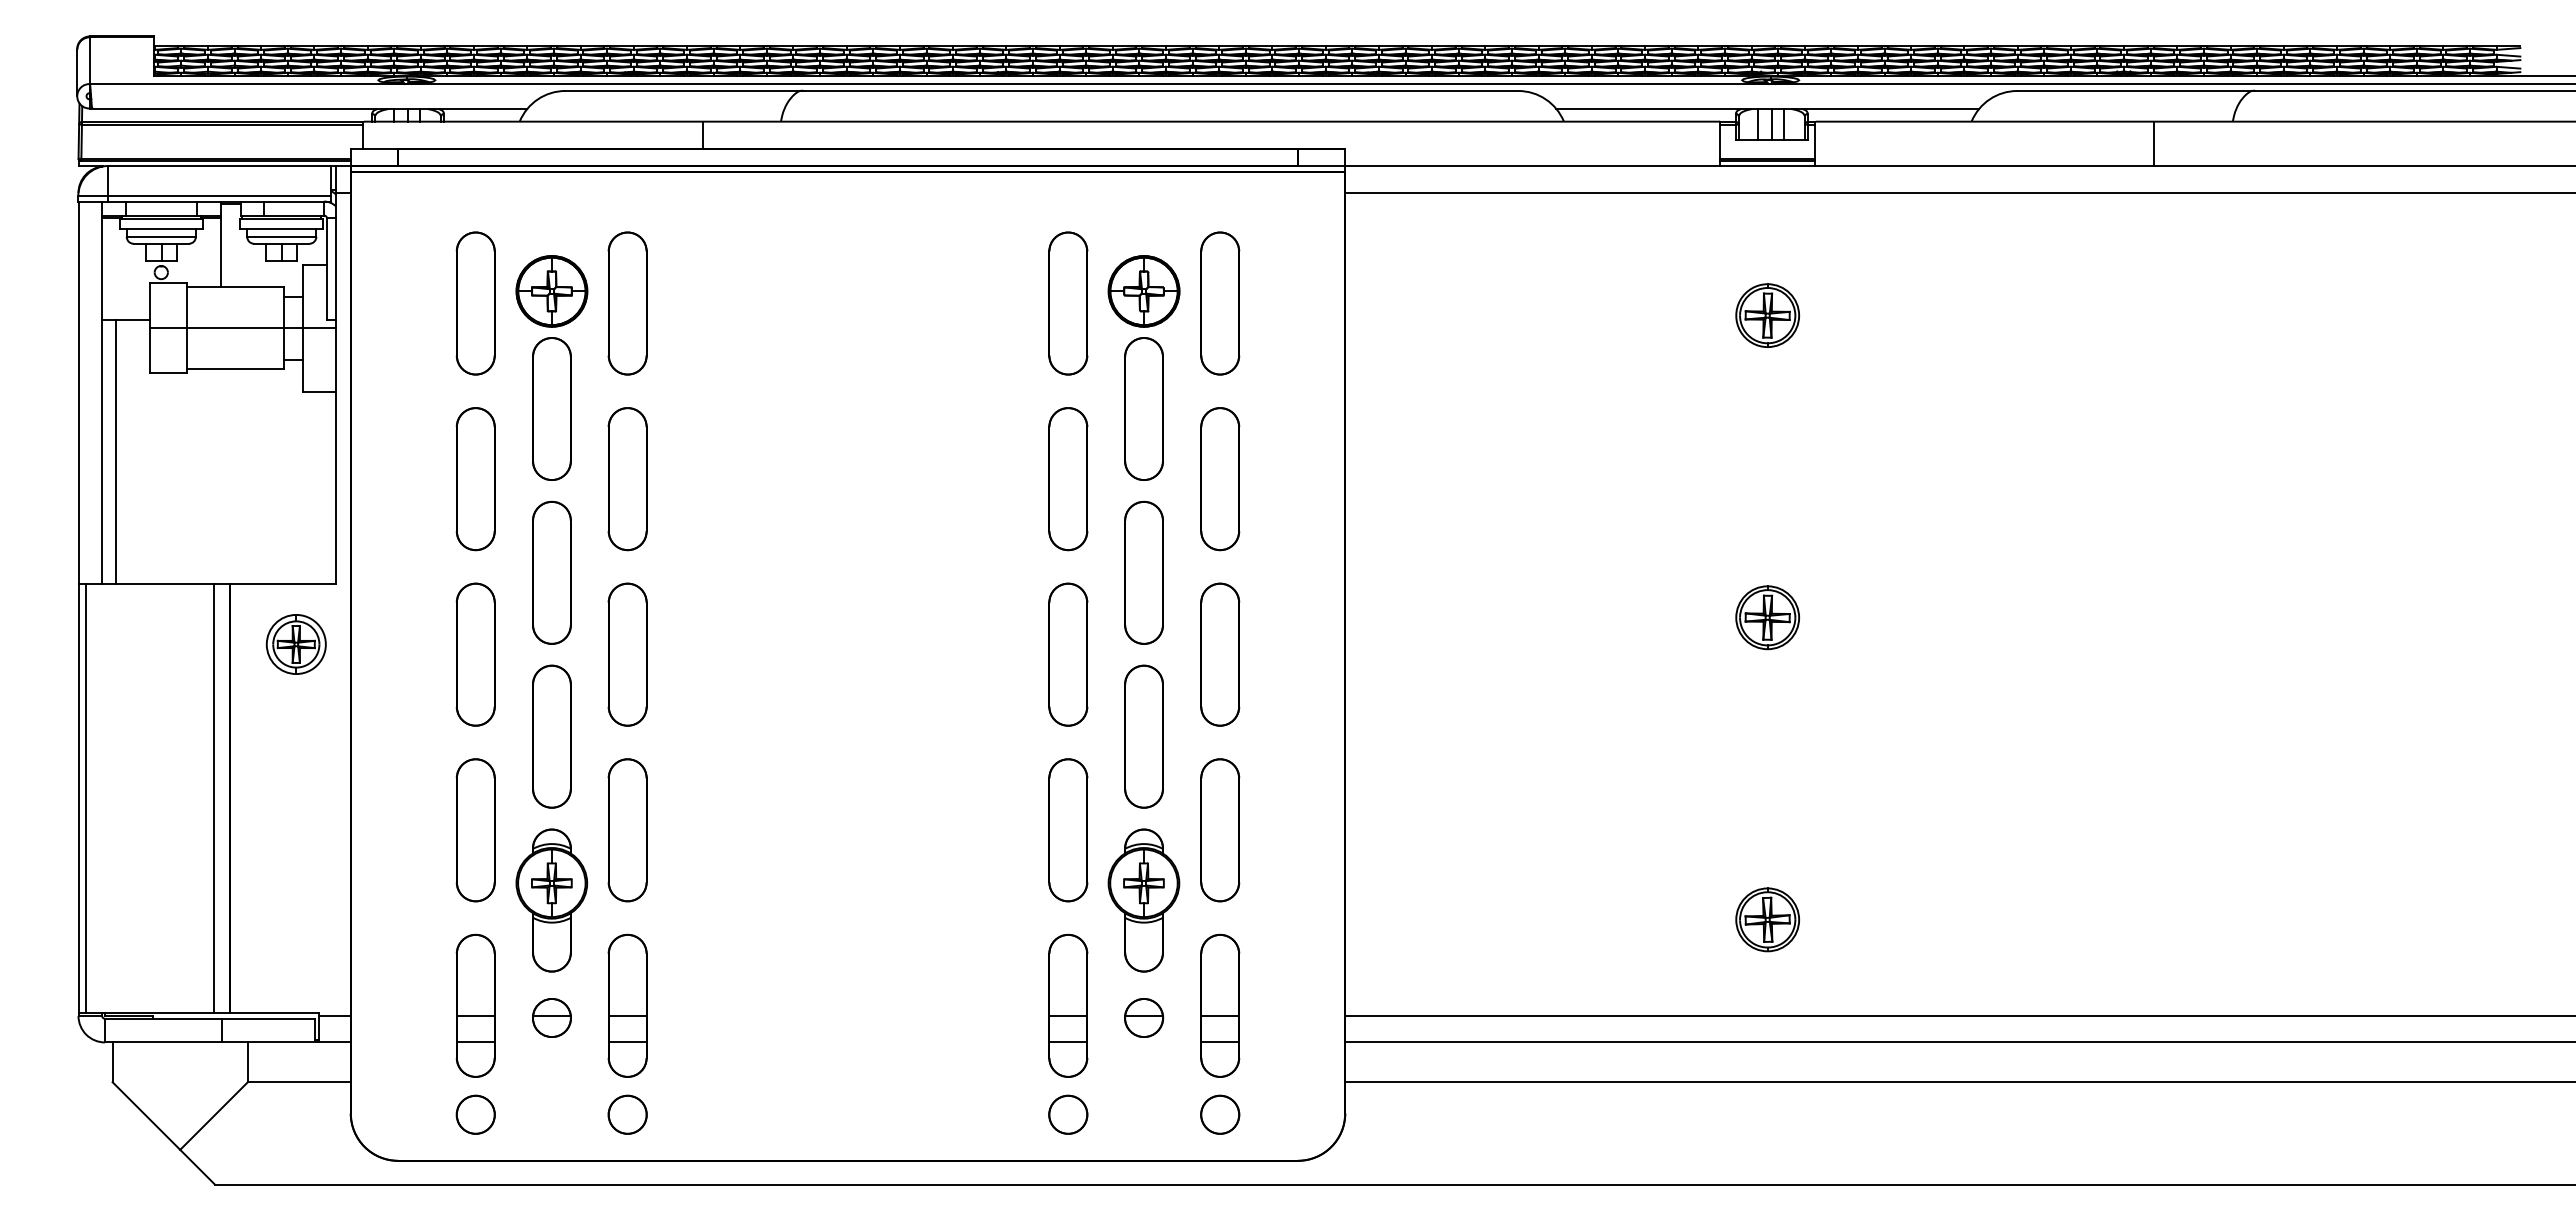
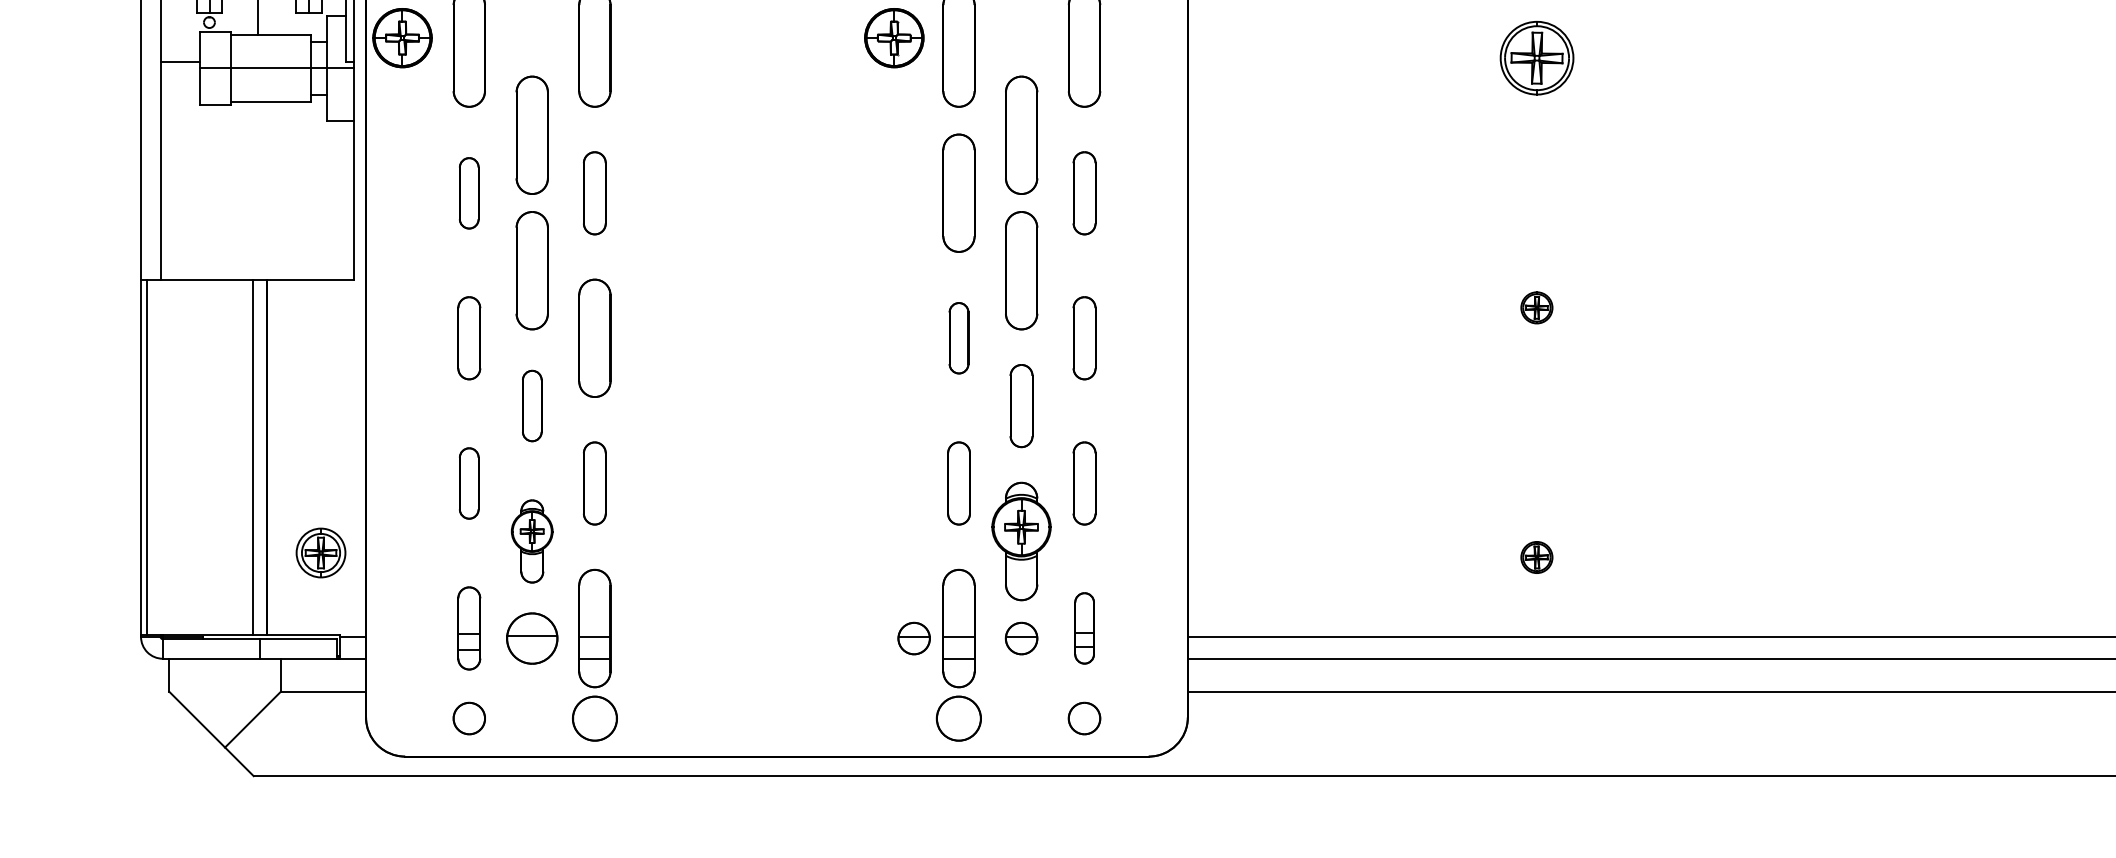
part: (551, 291) -> (402, 38), moved
part: (1143, 291) -> (893, 38), moved
part: (1767, 315) -> (1536, 58), size x1.4
line: (116, 451) -> (172, 170), removed
part: (475, 479) -> (469, 193), size x0.6
part: (627, 479) -> (594, 193), size x0.7
part: (1220, 479) -> (1084, 193), size x0.7
part: (1767, 617) -> (1536, 307), size x0.6
part: (295, 644) -> (320, 553), moved
part: (475, 654) -> (469, 338), size x0.7
part: (1068, 654) -> (959, 338), size x0.6
part: (1220, 654) -> (1084, 338), size x0.7
part: (551, 736) -> (531, 405), size x0.6
part: (1143, 736) -> (1021, 405), size x0.7
part: (475, 830) -> (469, 483), size x0.6
part: (627, 830) -> (594, 483), size x0.7
part: (1068, 830) -> (959, 483), size x0.7
part: (1220, 830) -> (1084, 483), size x0.7
part: (551, 900) -> (531, 541), size x0.7
part: (1767, 919) -> (1536, 557), size x0.6
part: (475, 1005) -> (469, 628), size x0.7
part: (1220, 1005) -> (1084, 628), size x0.6
part: (551, 1017) -> (531, 638), size x1.6
part: (1014, 1017) -> (914, 638), added
part: (627, 1114) -> (594, 718), size x1.4
part: (1068, 1114) -> (959, 718), size x1.4

